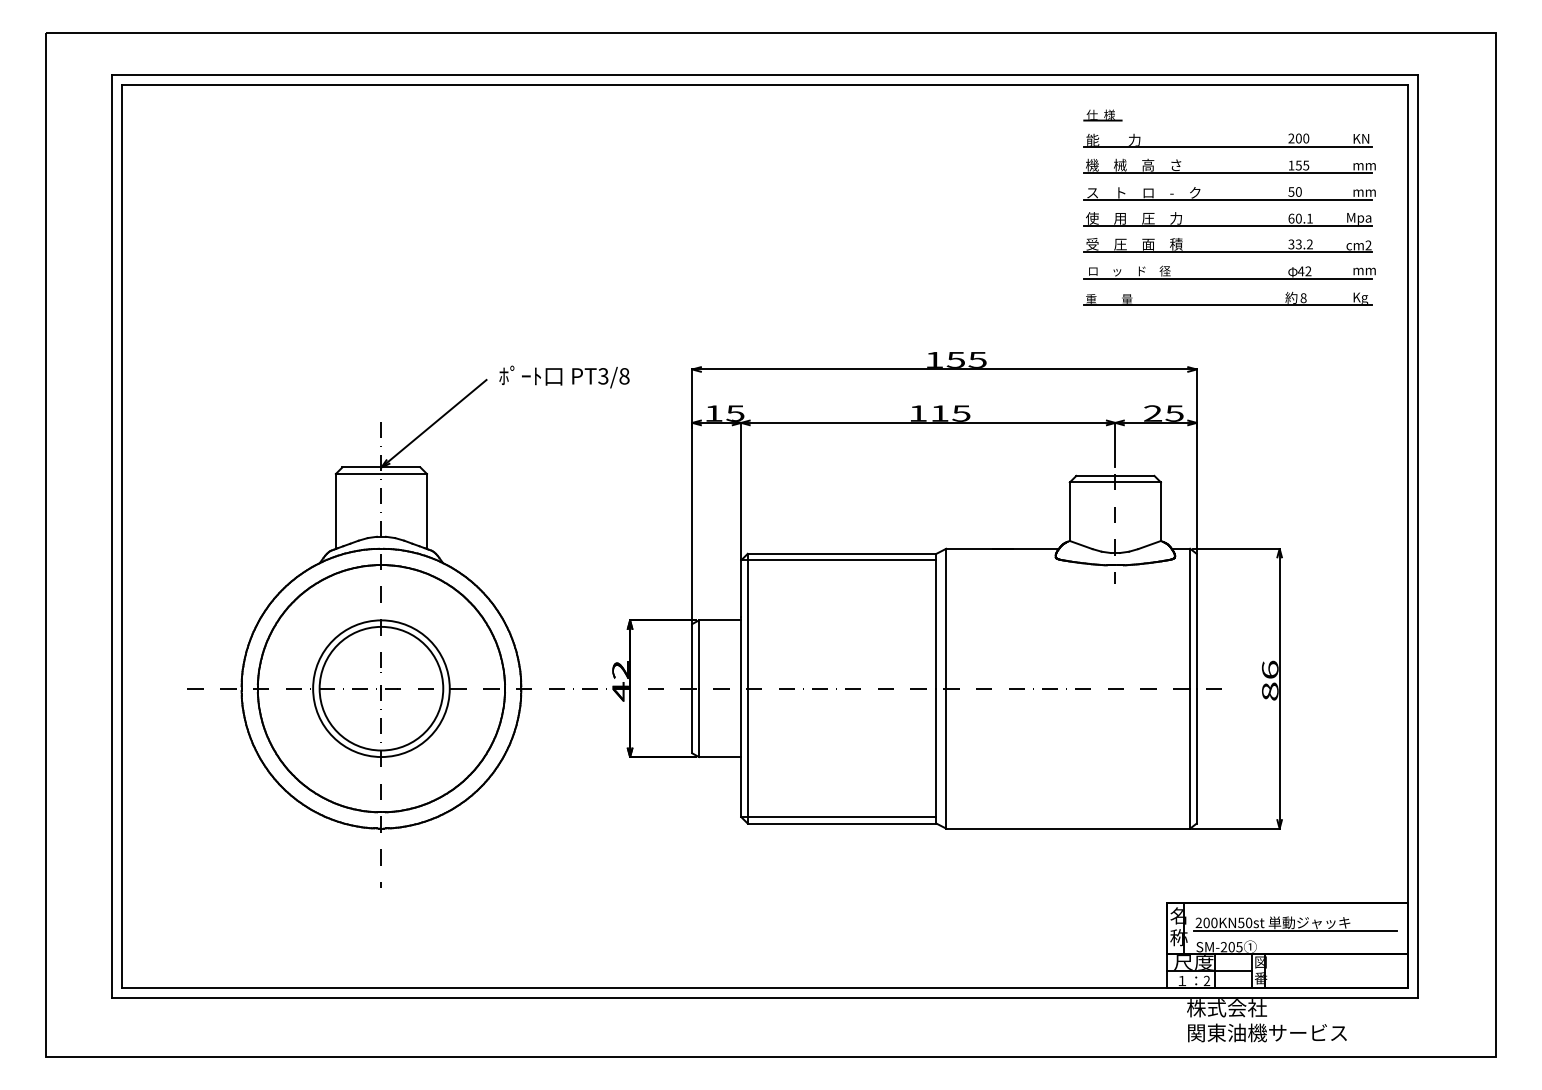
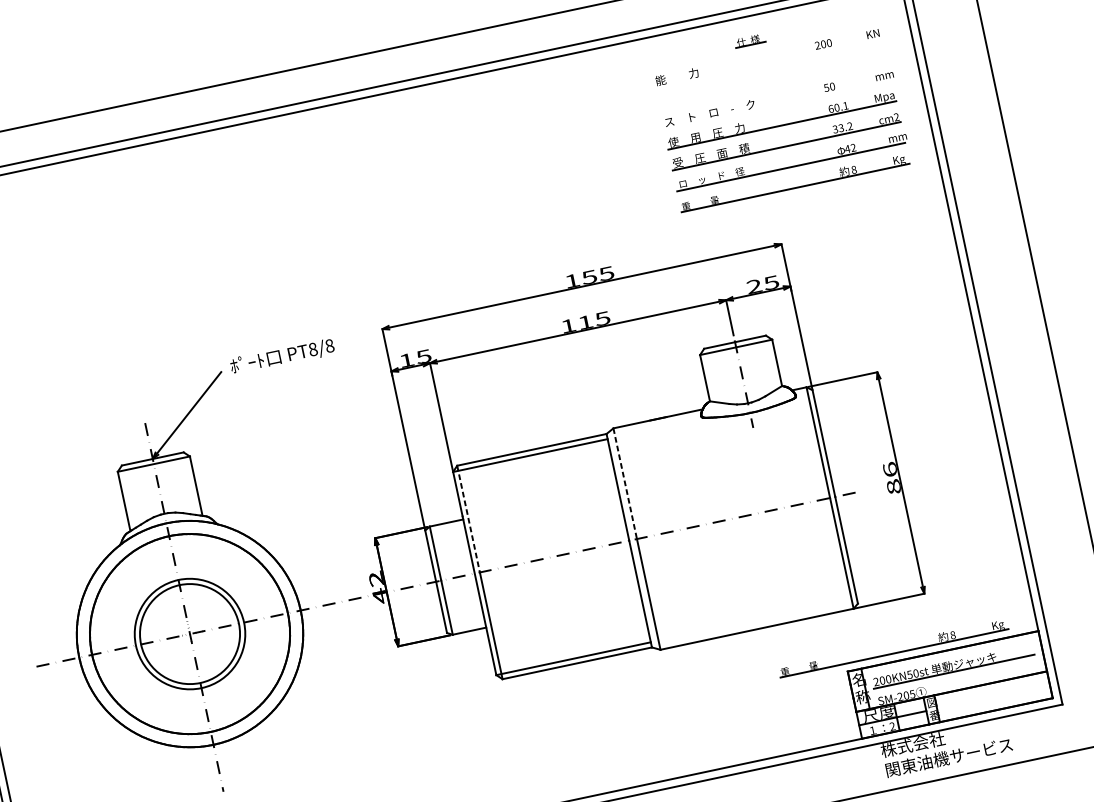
part: (1102, 115) -> (749, 40), moved
line: (1228, 146) -> (769, 62), removed
part: (1229, 172) -> (774, 82), removed
line: (1228, 199) -> (778, 104), removed
text: (603, 376) -> (313, 349), PT3/8 -> PT8/8
line: (946, 618) -> (625, 483), solid -> dashed
line: (747, 621) -> (468, 519), solid -> dashed
part: (1227, 886) -> (892, 648), added

